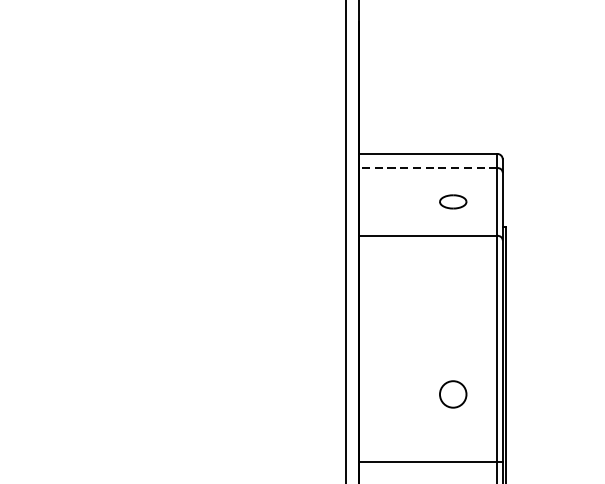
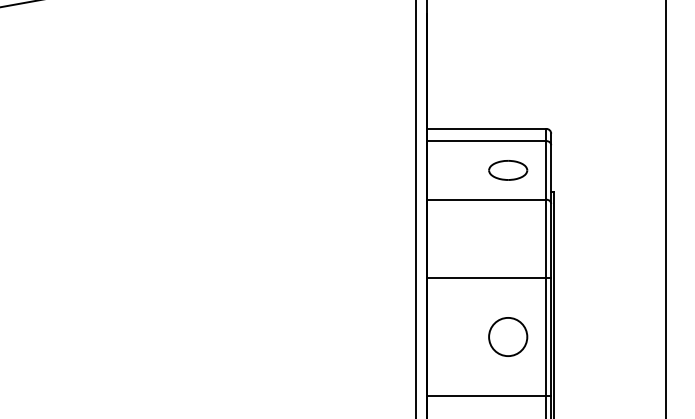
line: (428, 168) -> (486, 141), dashed -> solid
part: (453, 201) -> (508, 170), size x1.67
line: (430, 326) -> (488, 278), added
circle: (453, 393) -> (508, 336), size x1.67

